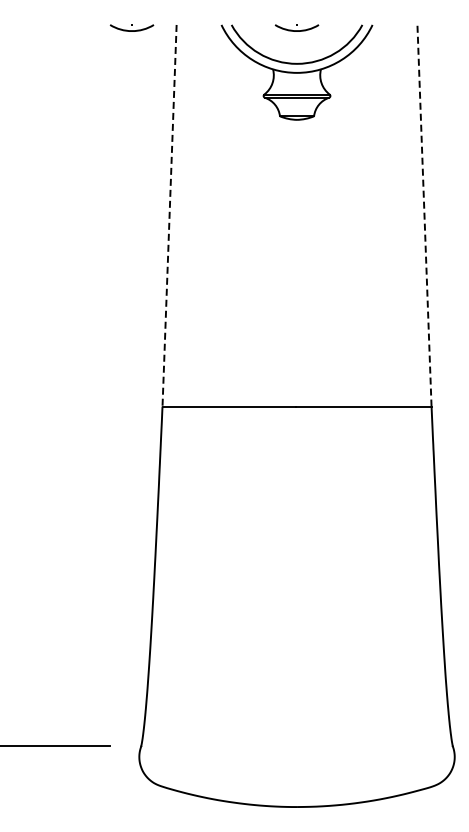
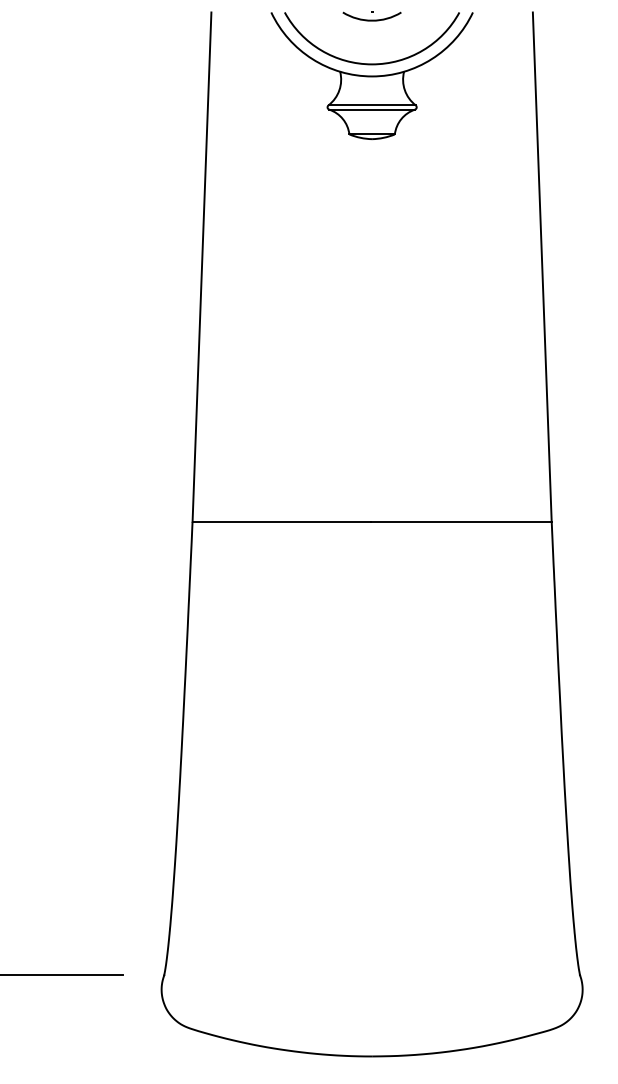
part: (131, 27) -> (151, 15), removed
line: (169, 215) -> (201, 266), dashed -> solid
line: (424, 215) -> (542, 266), dashed -> solid

